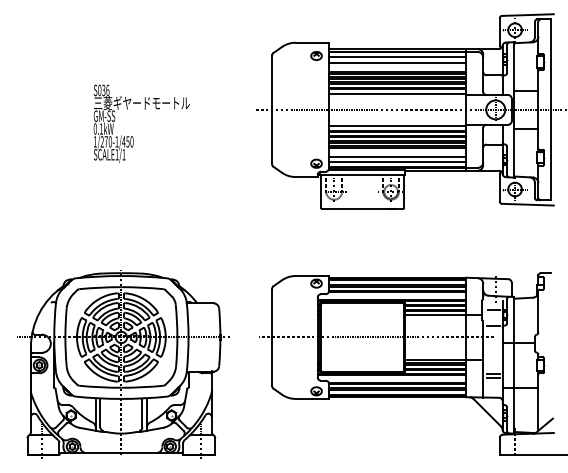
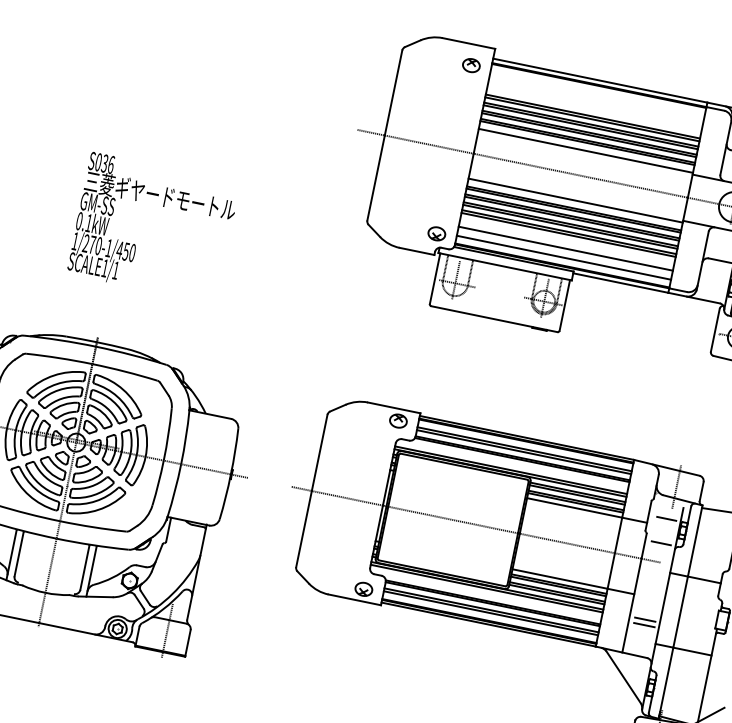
line: (397, 57) -> (597, 93), removed
line: (397, 63) -> (595, 103), removed
text: (141, 123) -> (153, 227), moved

